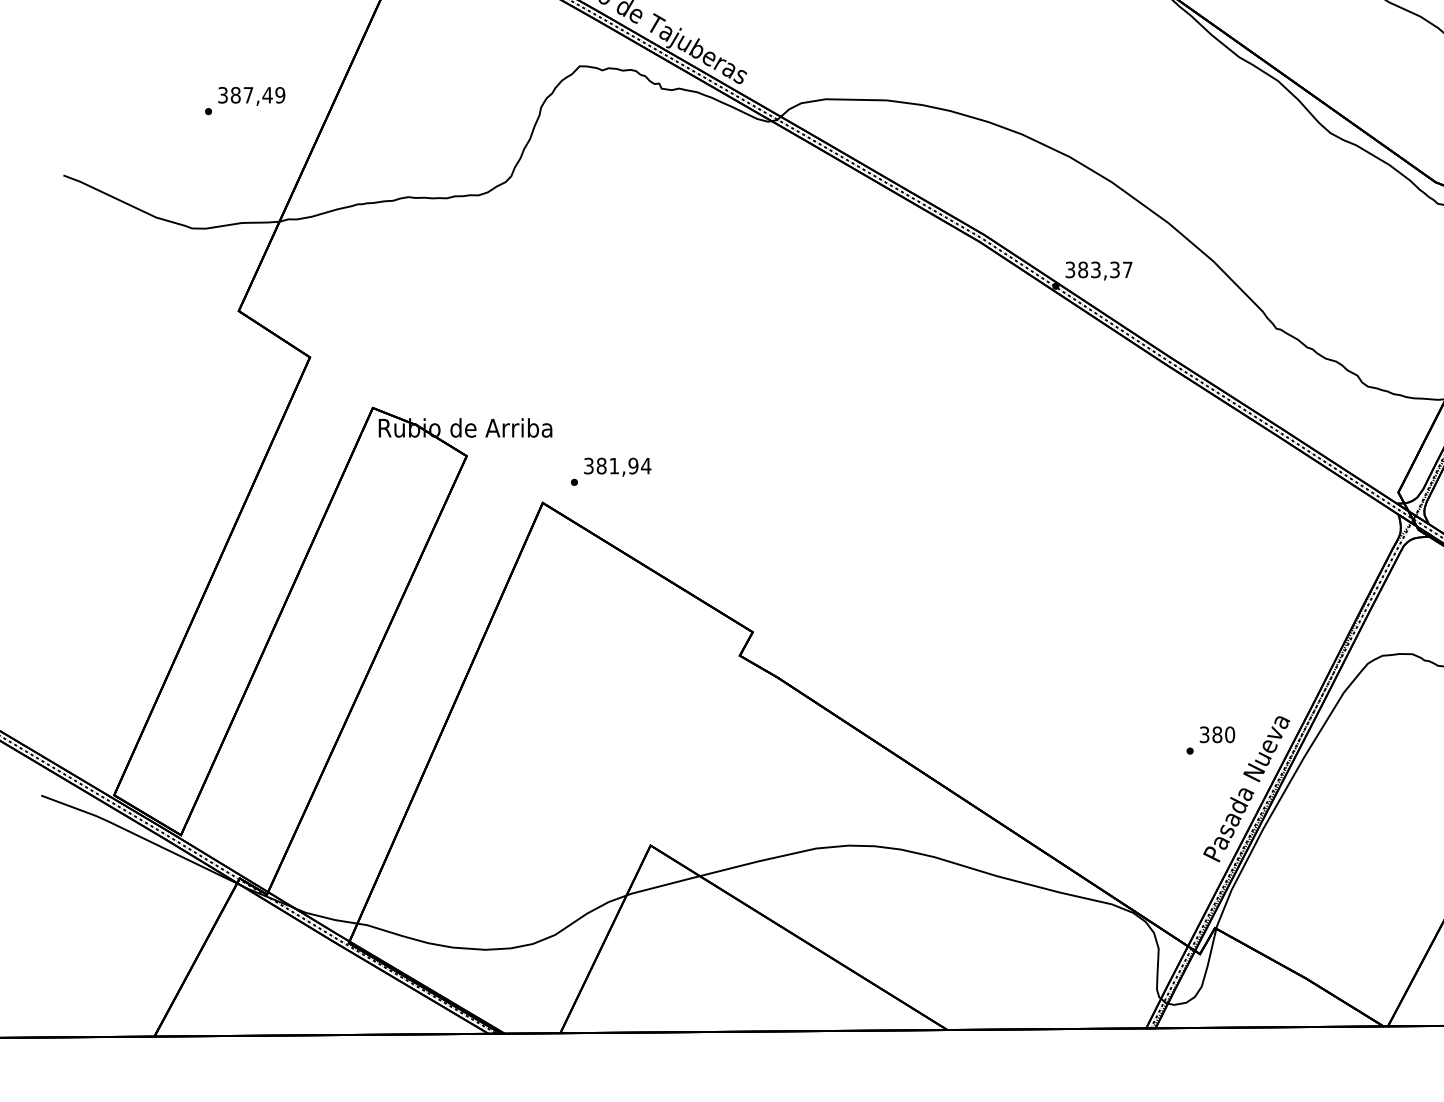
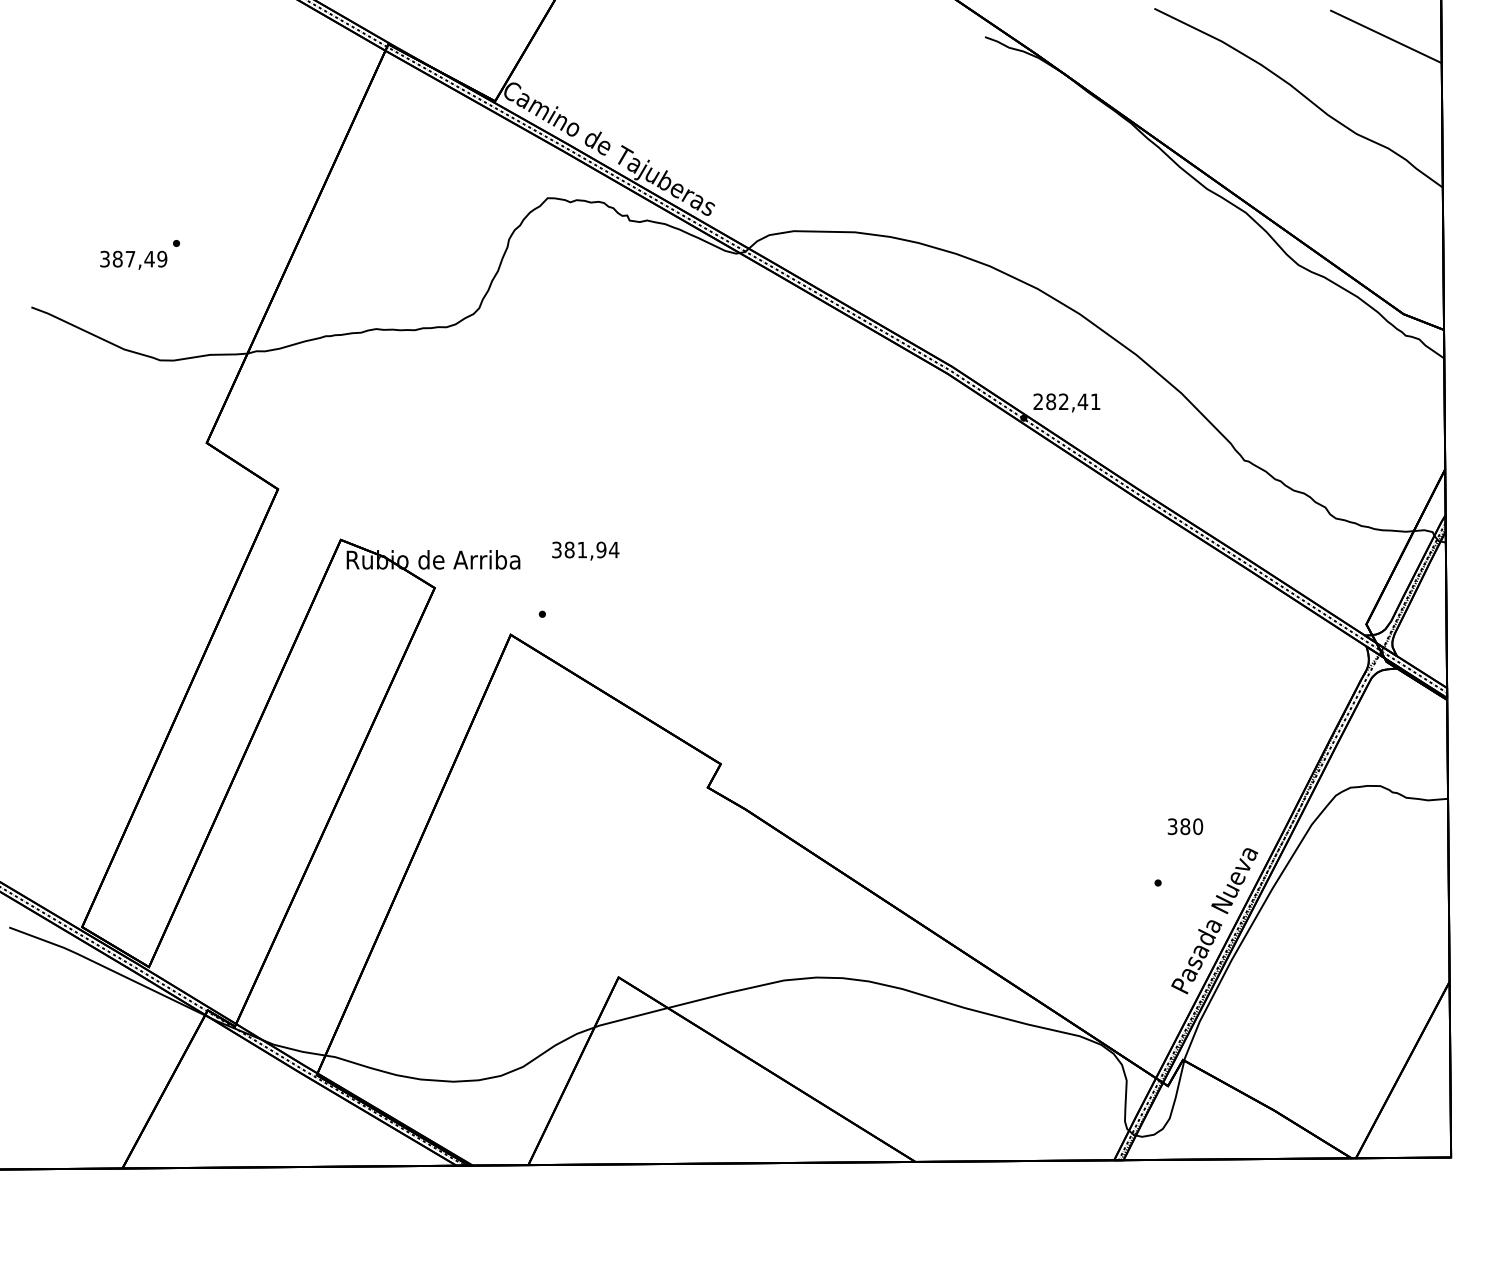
text: (251, 95) -> (133, 259), moved
text: (1098, 269) -> (1066, 401), 383,37 -> 282,41
text: (617, 466) -> (585, 550), moved
text: (1217, 734) -> (1185, 826), moved

